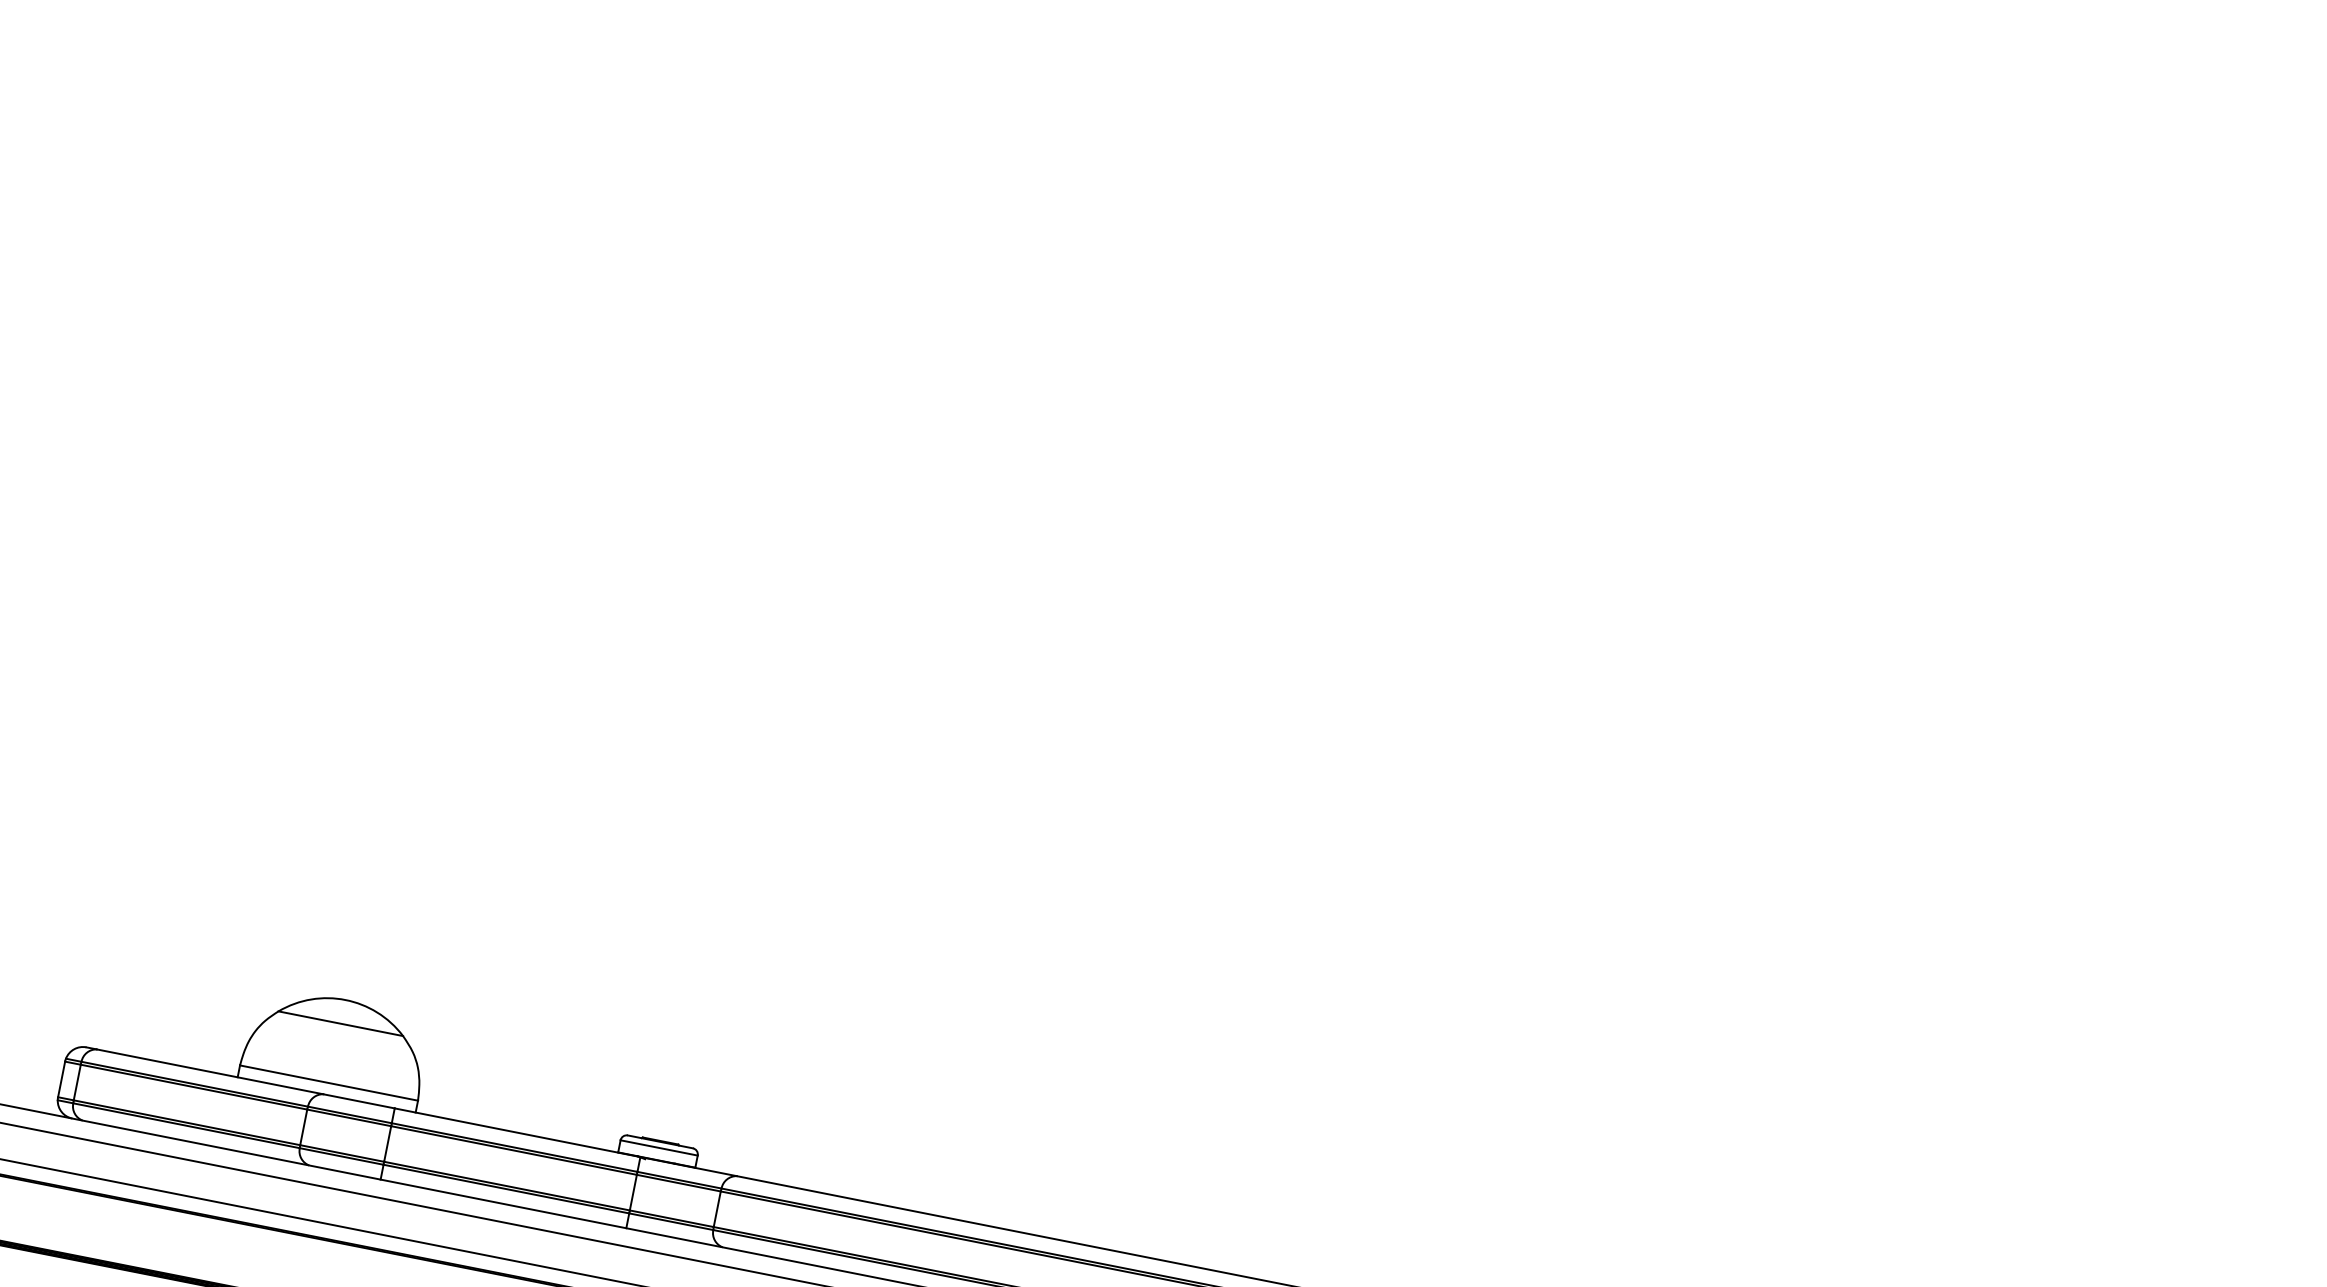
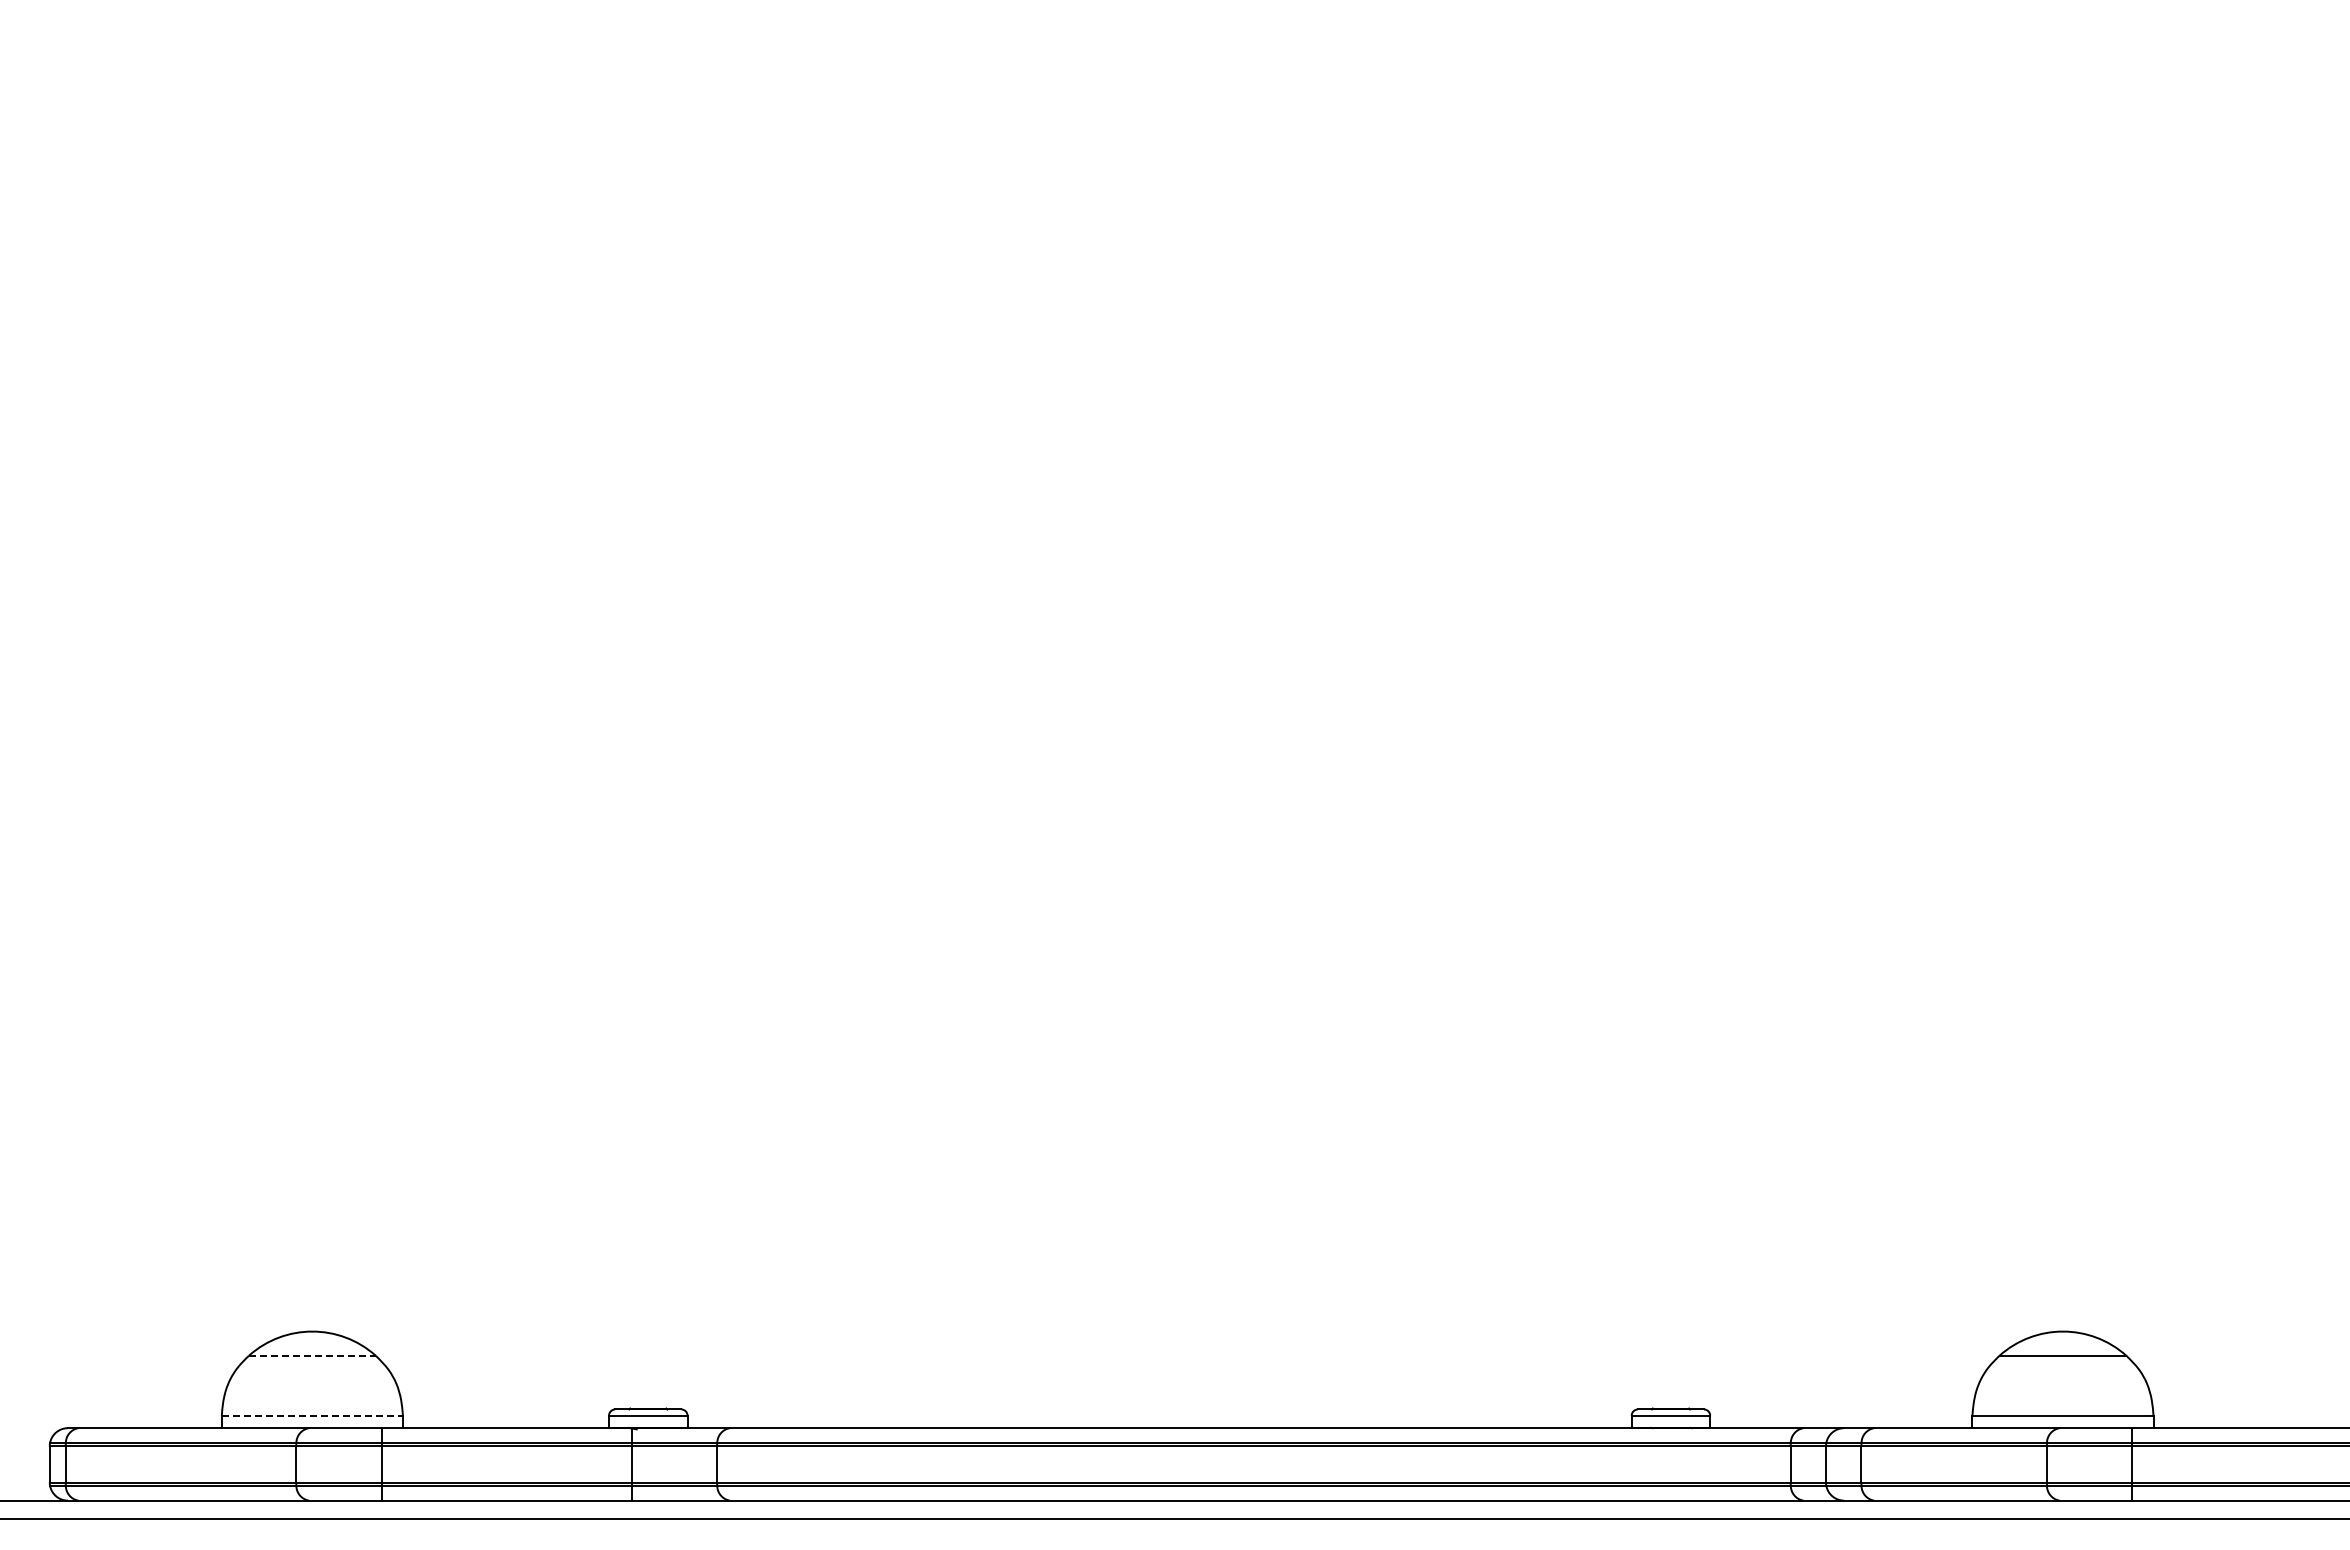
line: (340, 1023) -> (312, 1355), solid -> dashed
line: (329, 1083) -> (312, 1416), solid -> dashed

